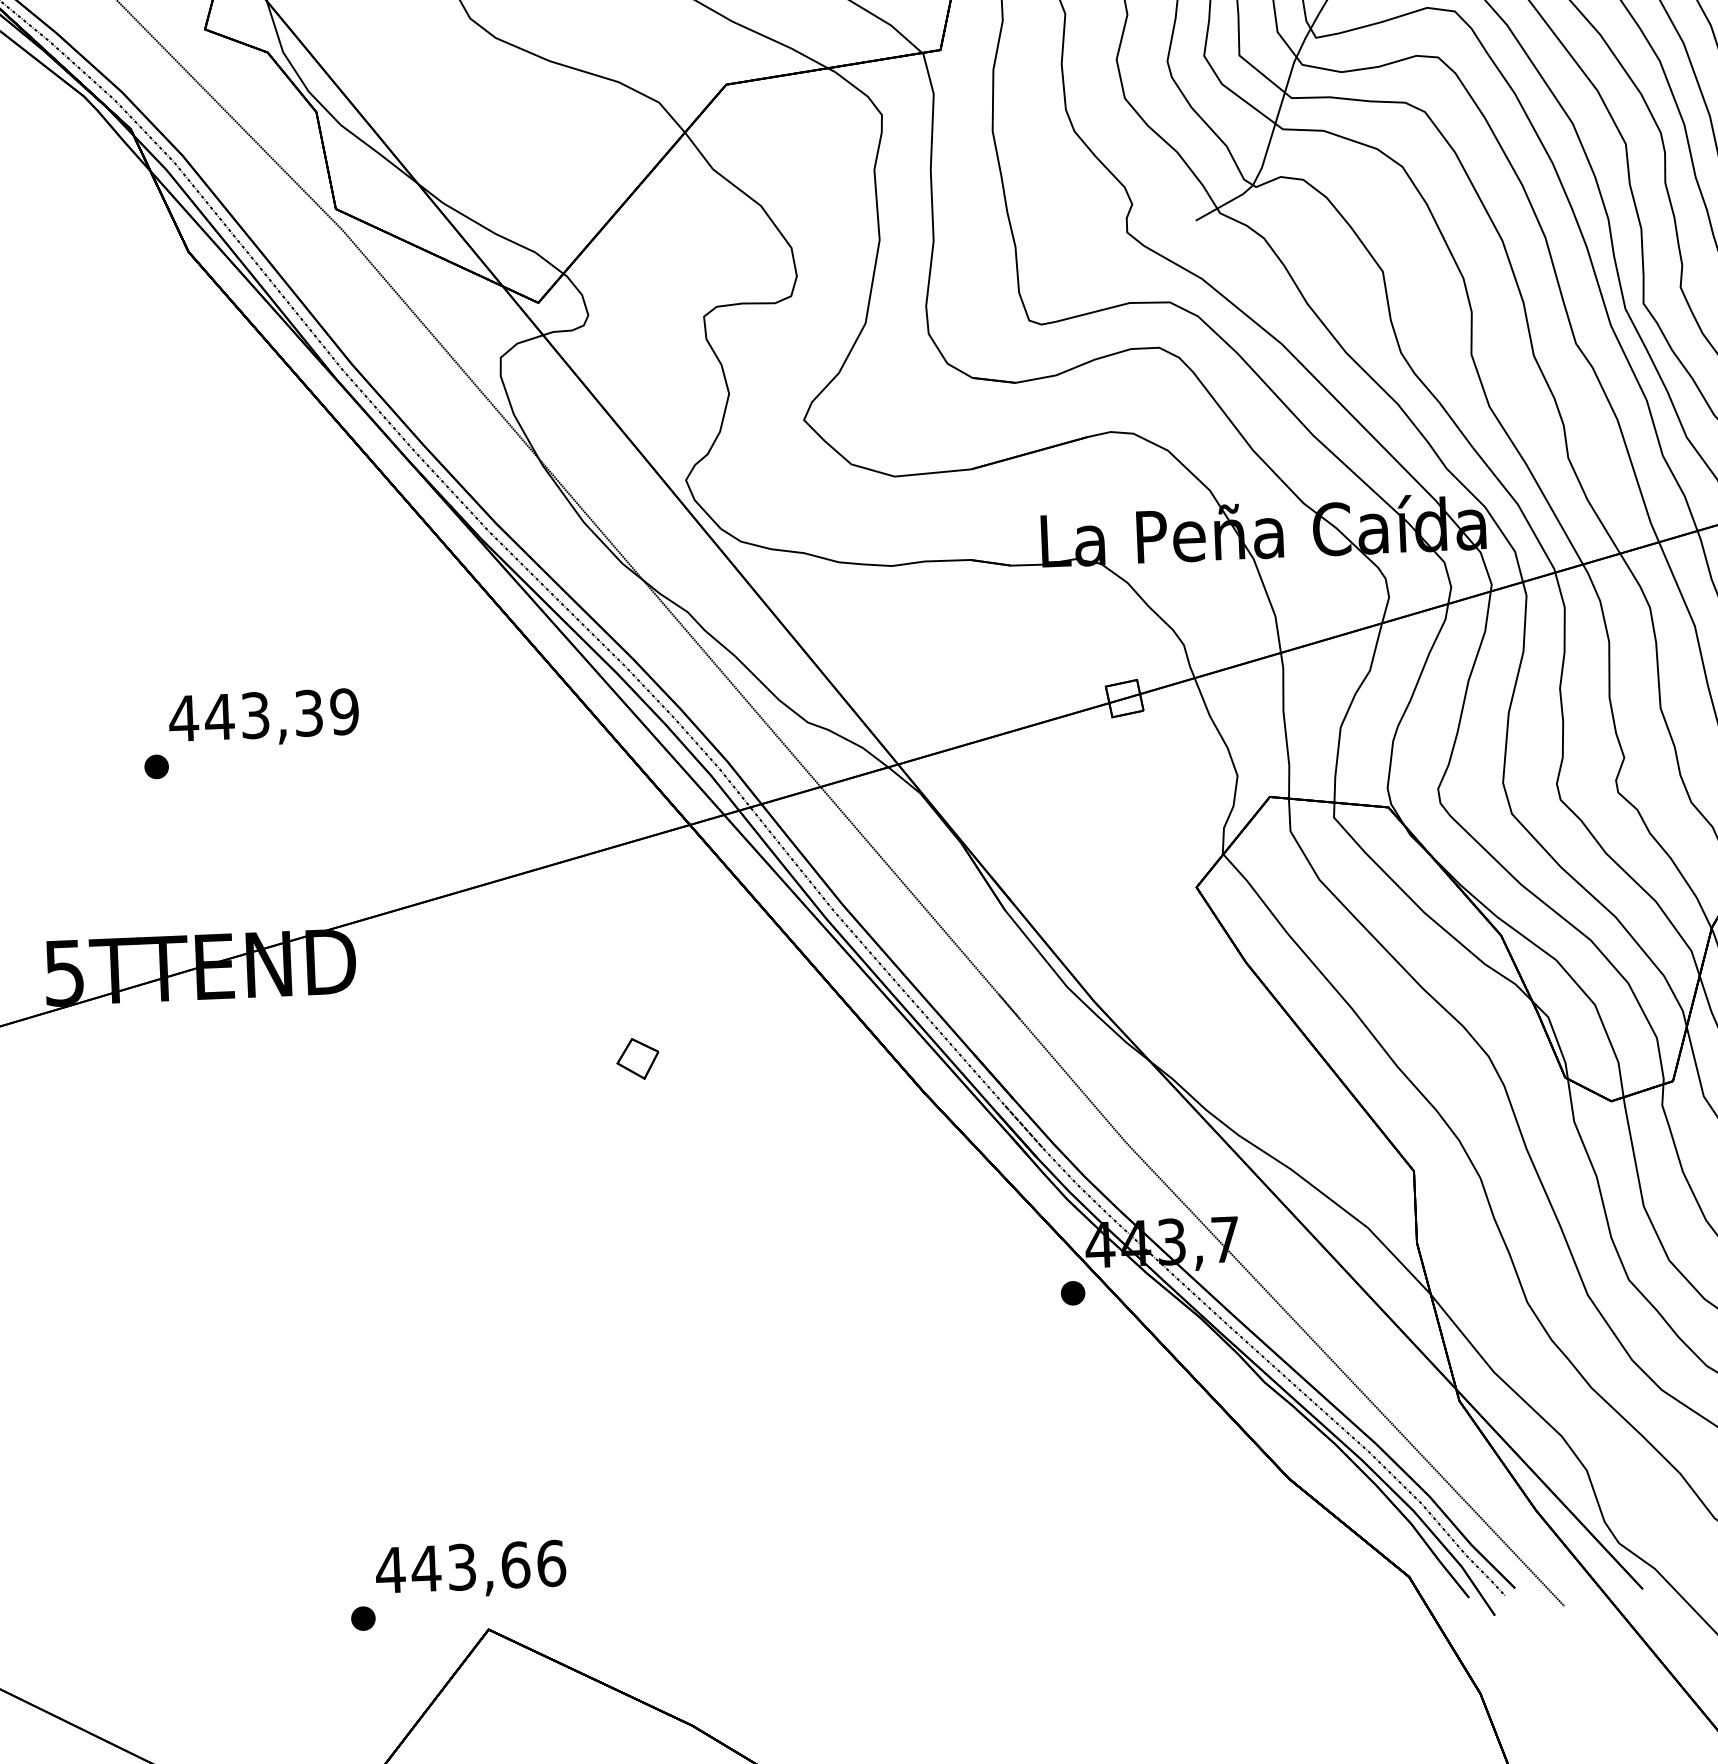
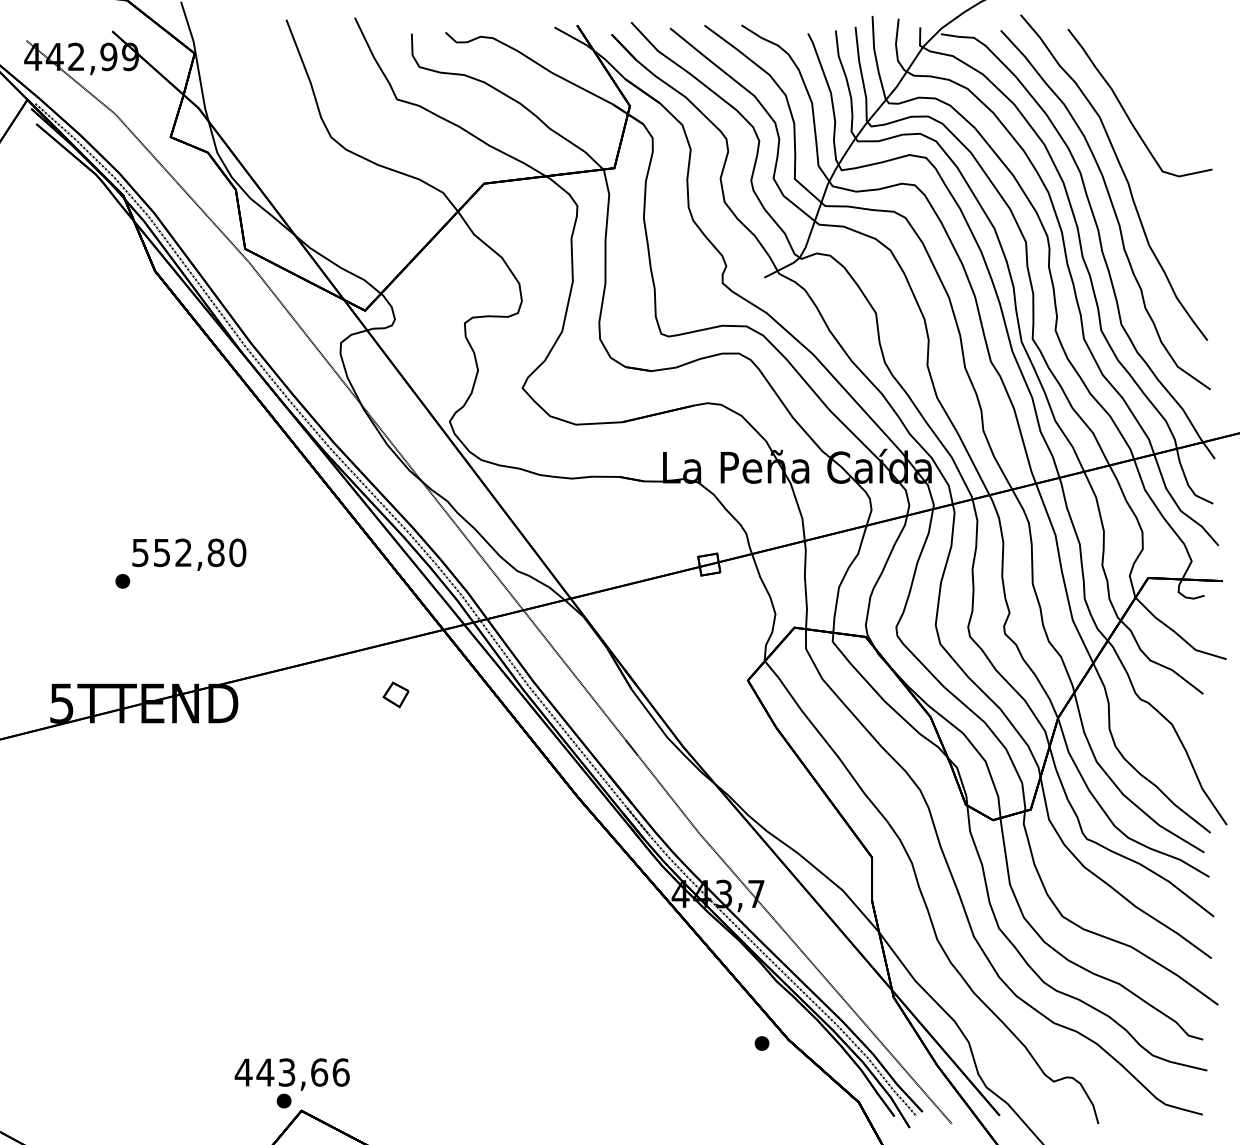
text: (263, 714) -> (188, 552), 443,39 -> 552,80
part: (636, 1058) -> (395, 694), moved
part: (1072, 1293) -> (761, 1043), moved
part: (362, 1617) -> (283, 1100), moved

